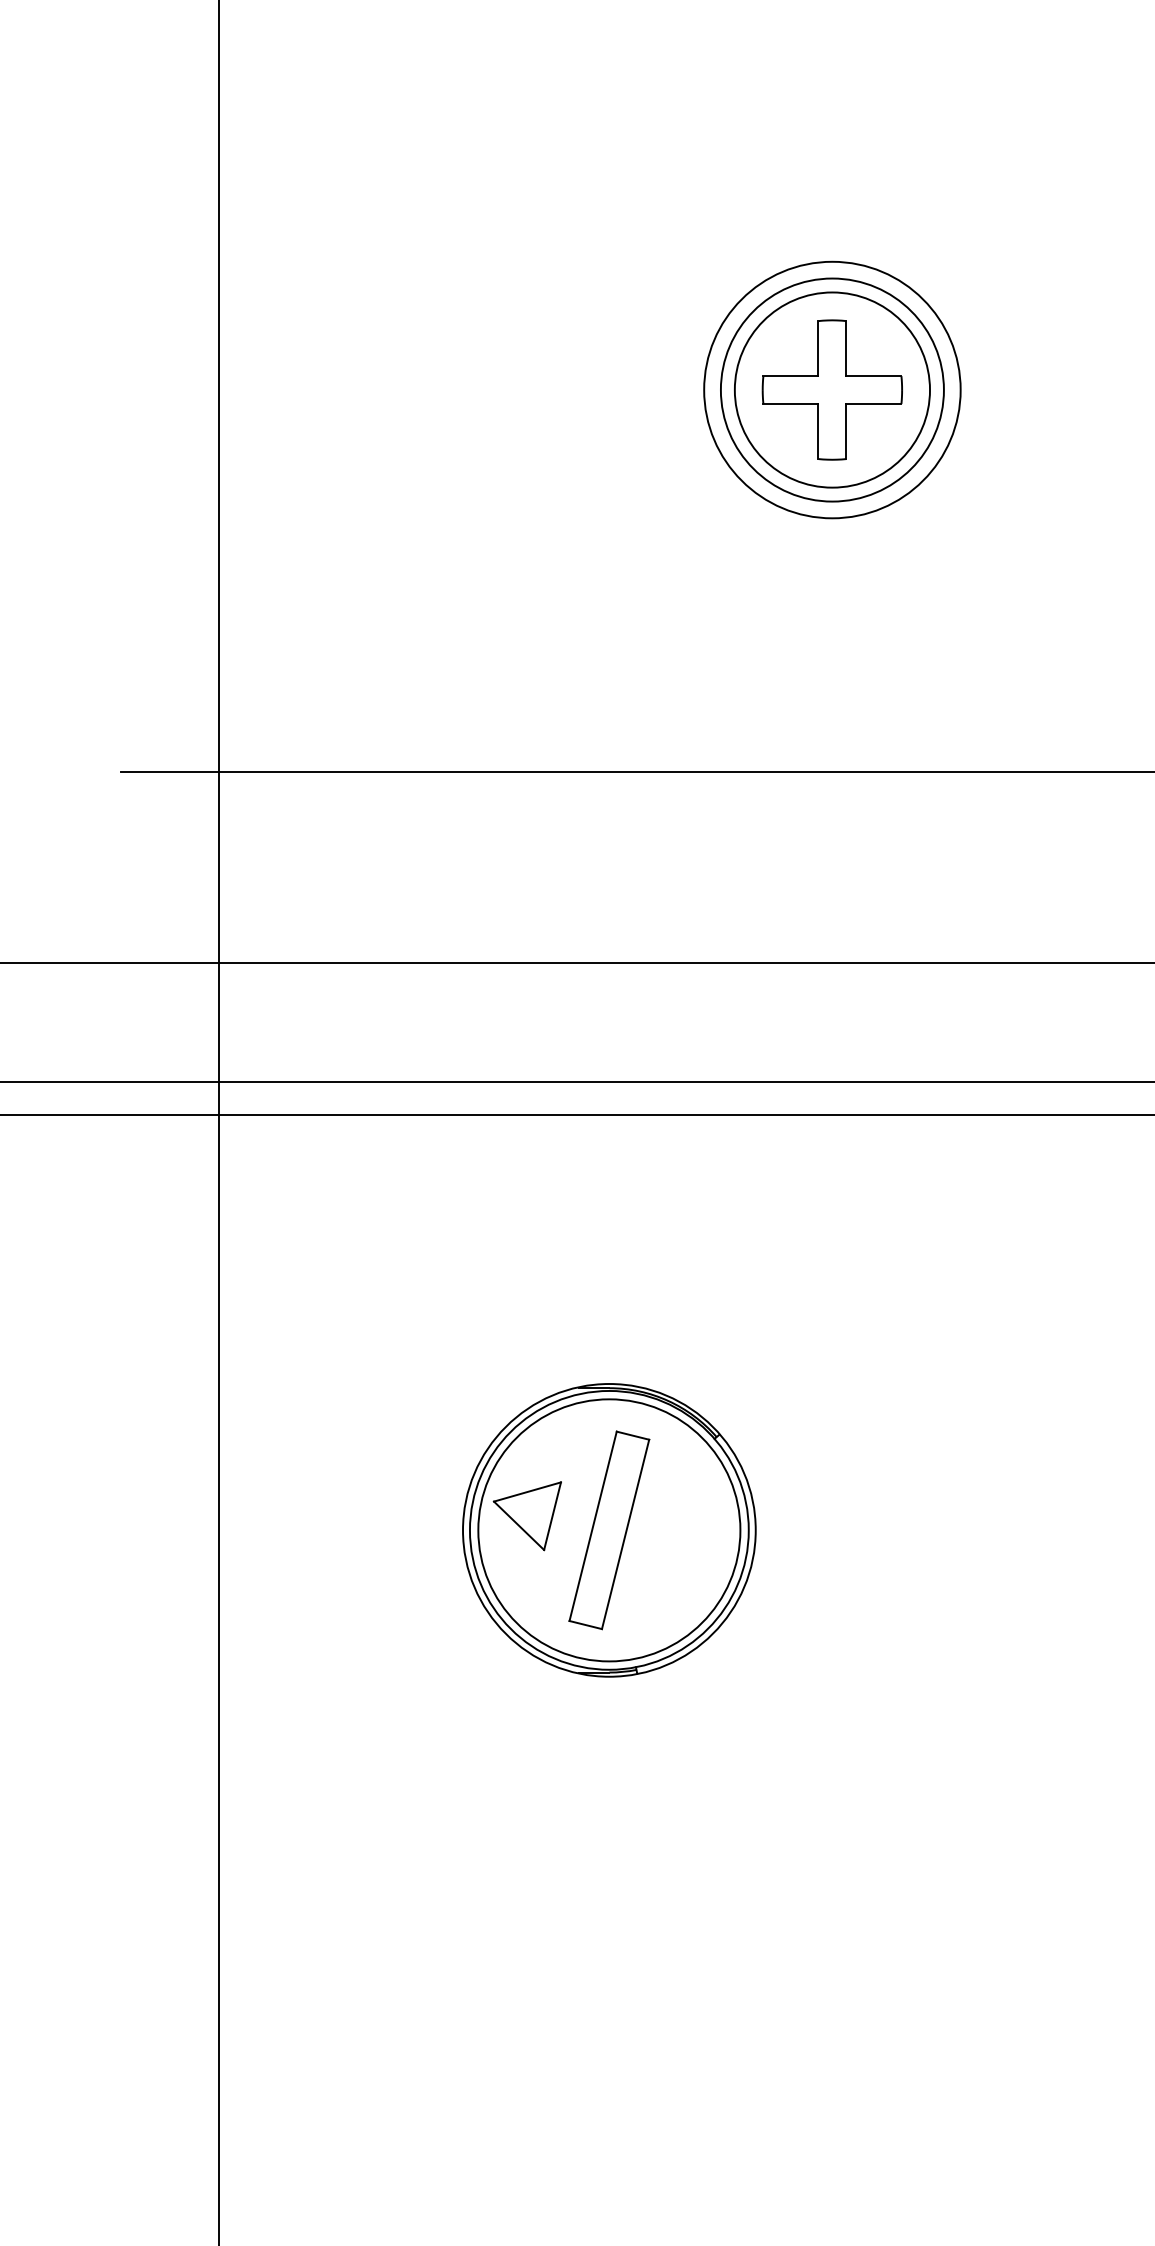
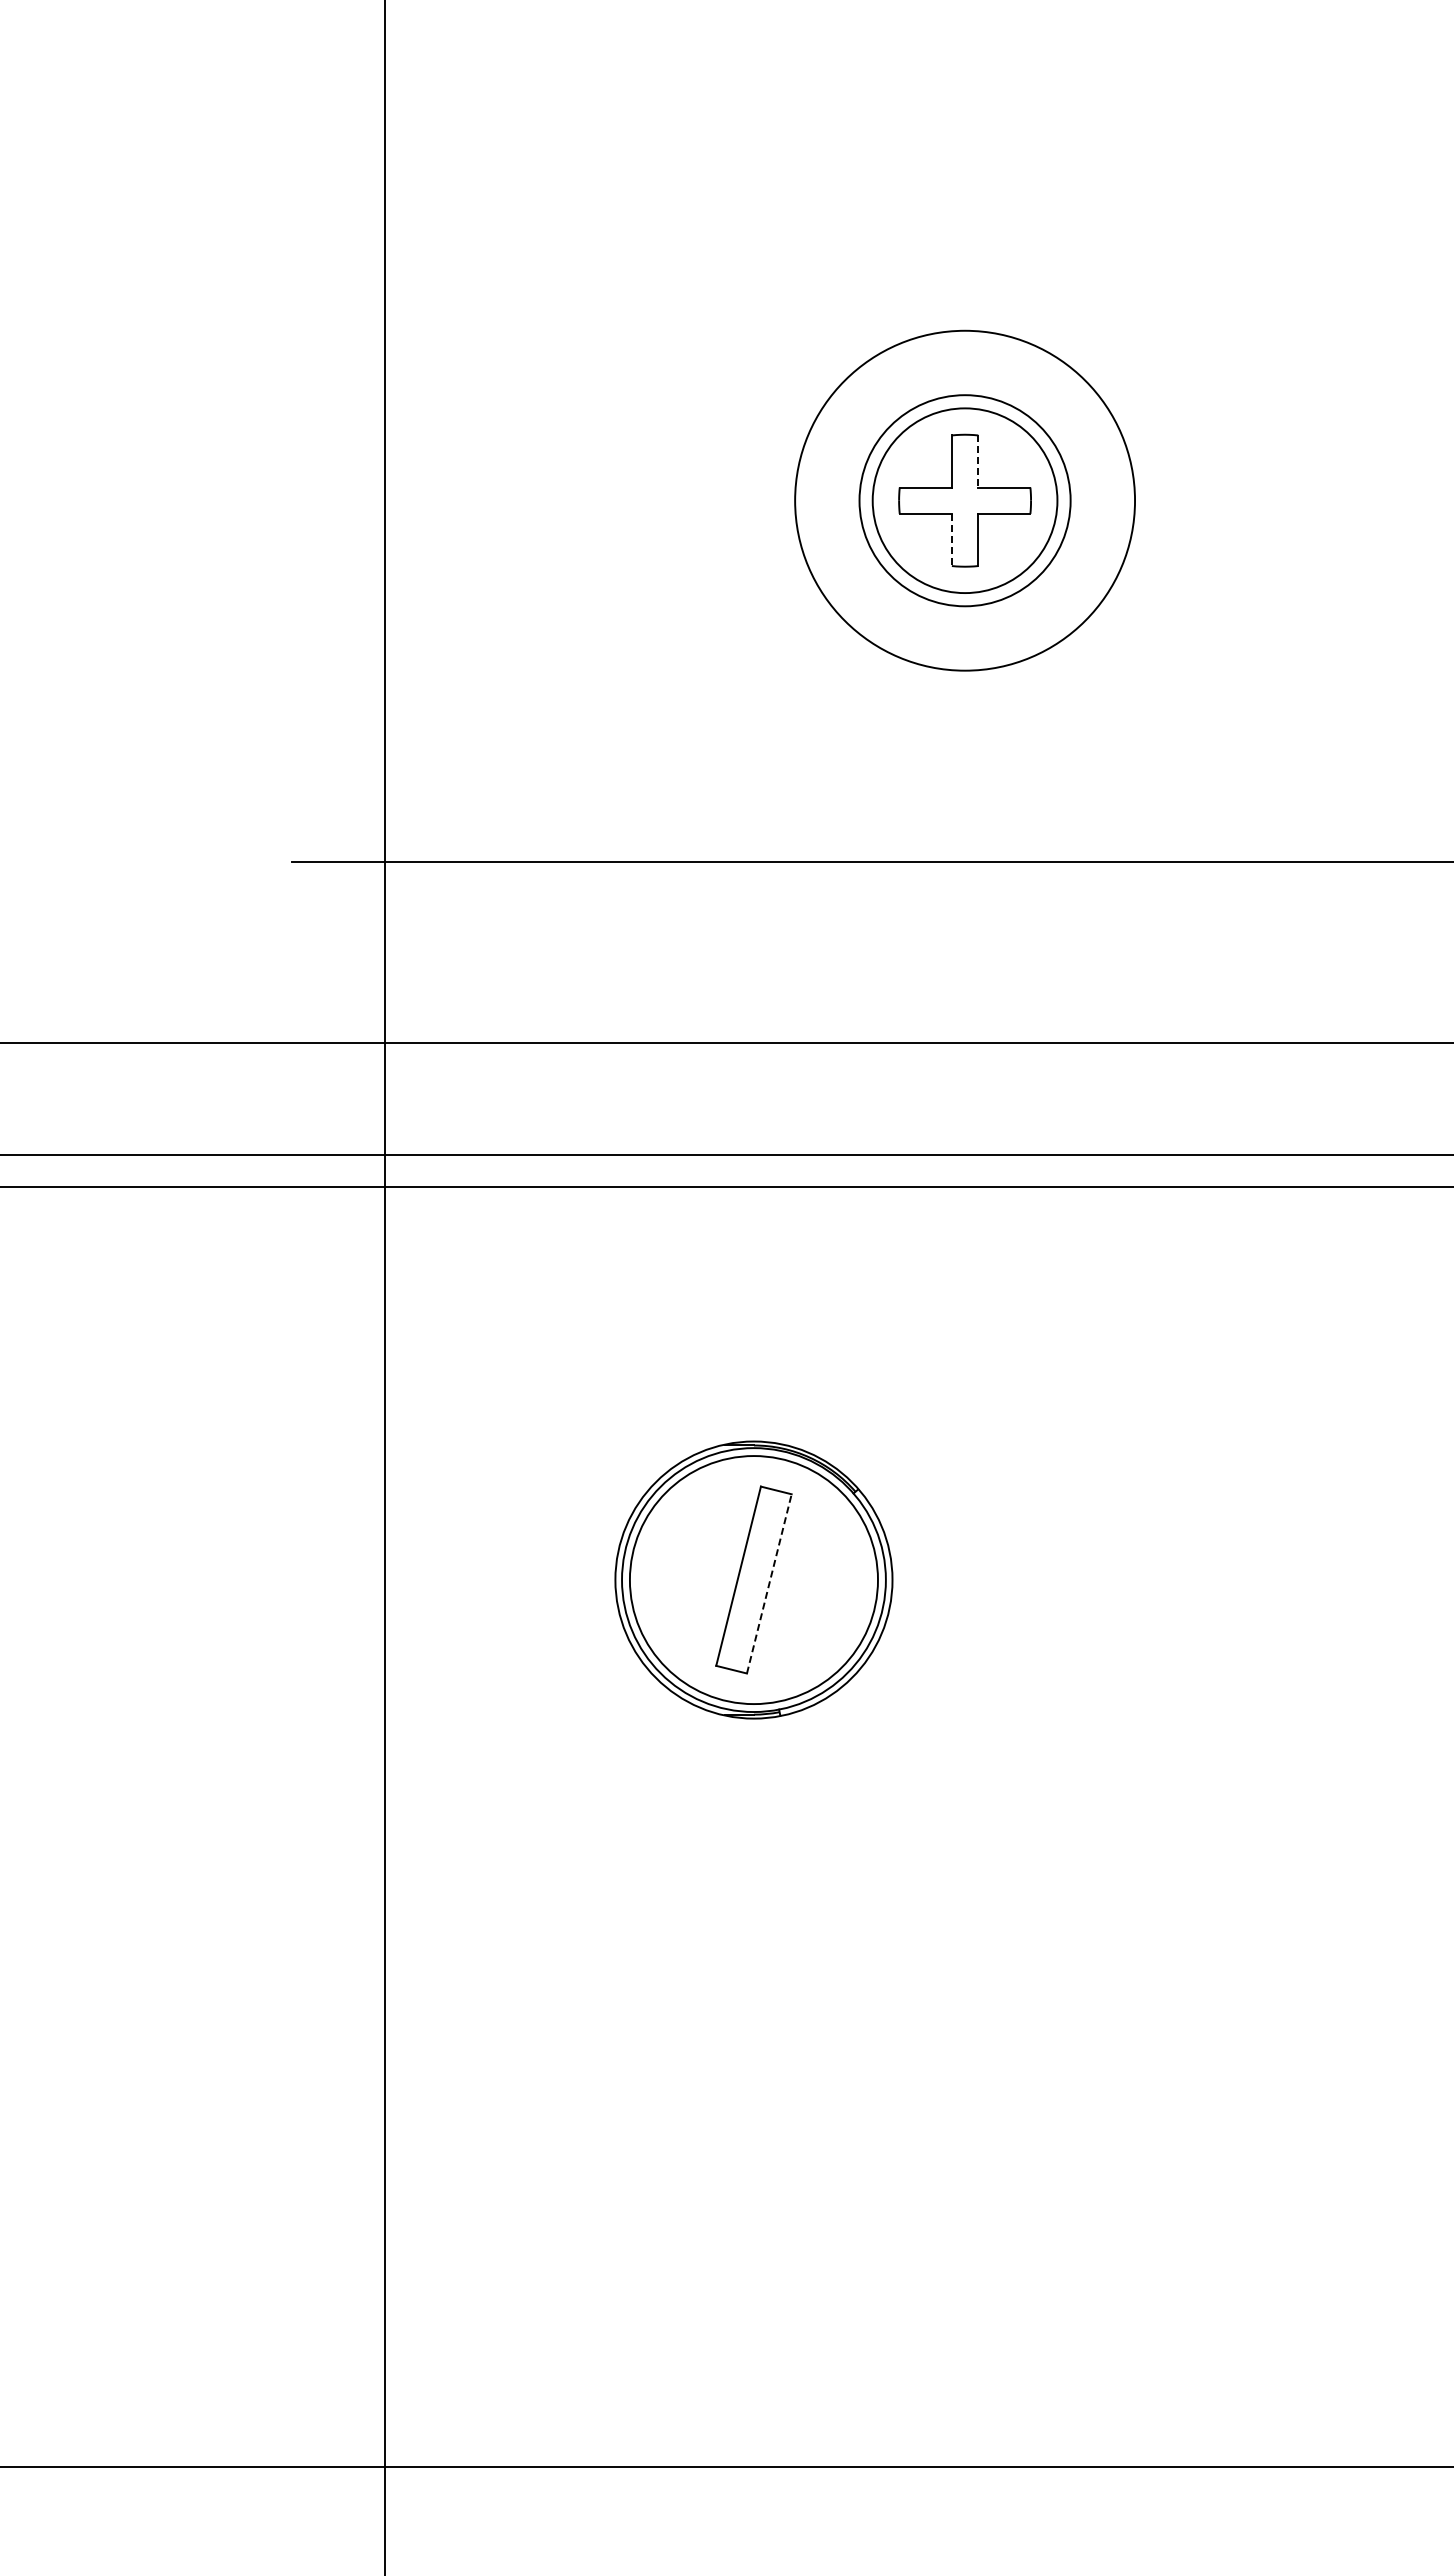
line: (846, 348) -> (978, 461), solid -> dashed
circle: (831, 389) -> (964, 500), size x1.4
line: (818, 432) -> (951, 540), solid -> dashed
part: (527, 1516) -> (676, 1566), removed
line: (625, 1533) -> (769, 1583), solid -> dashed

